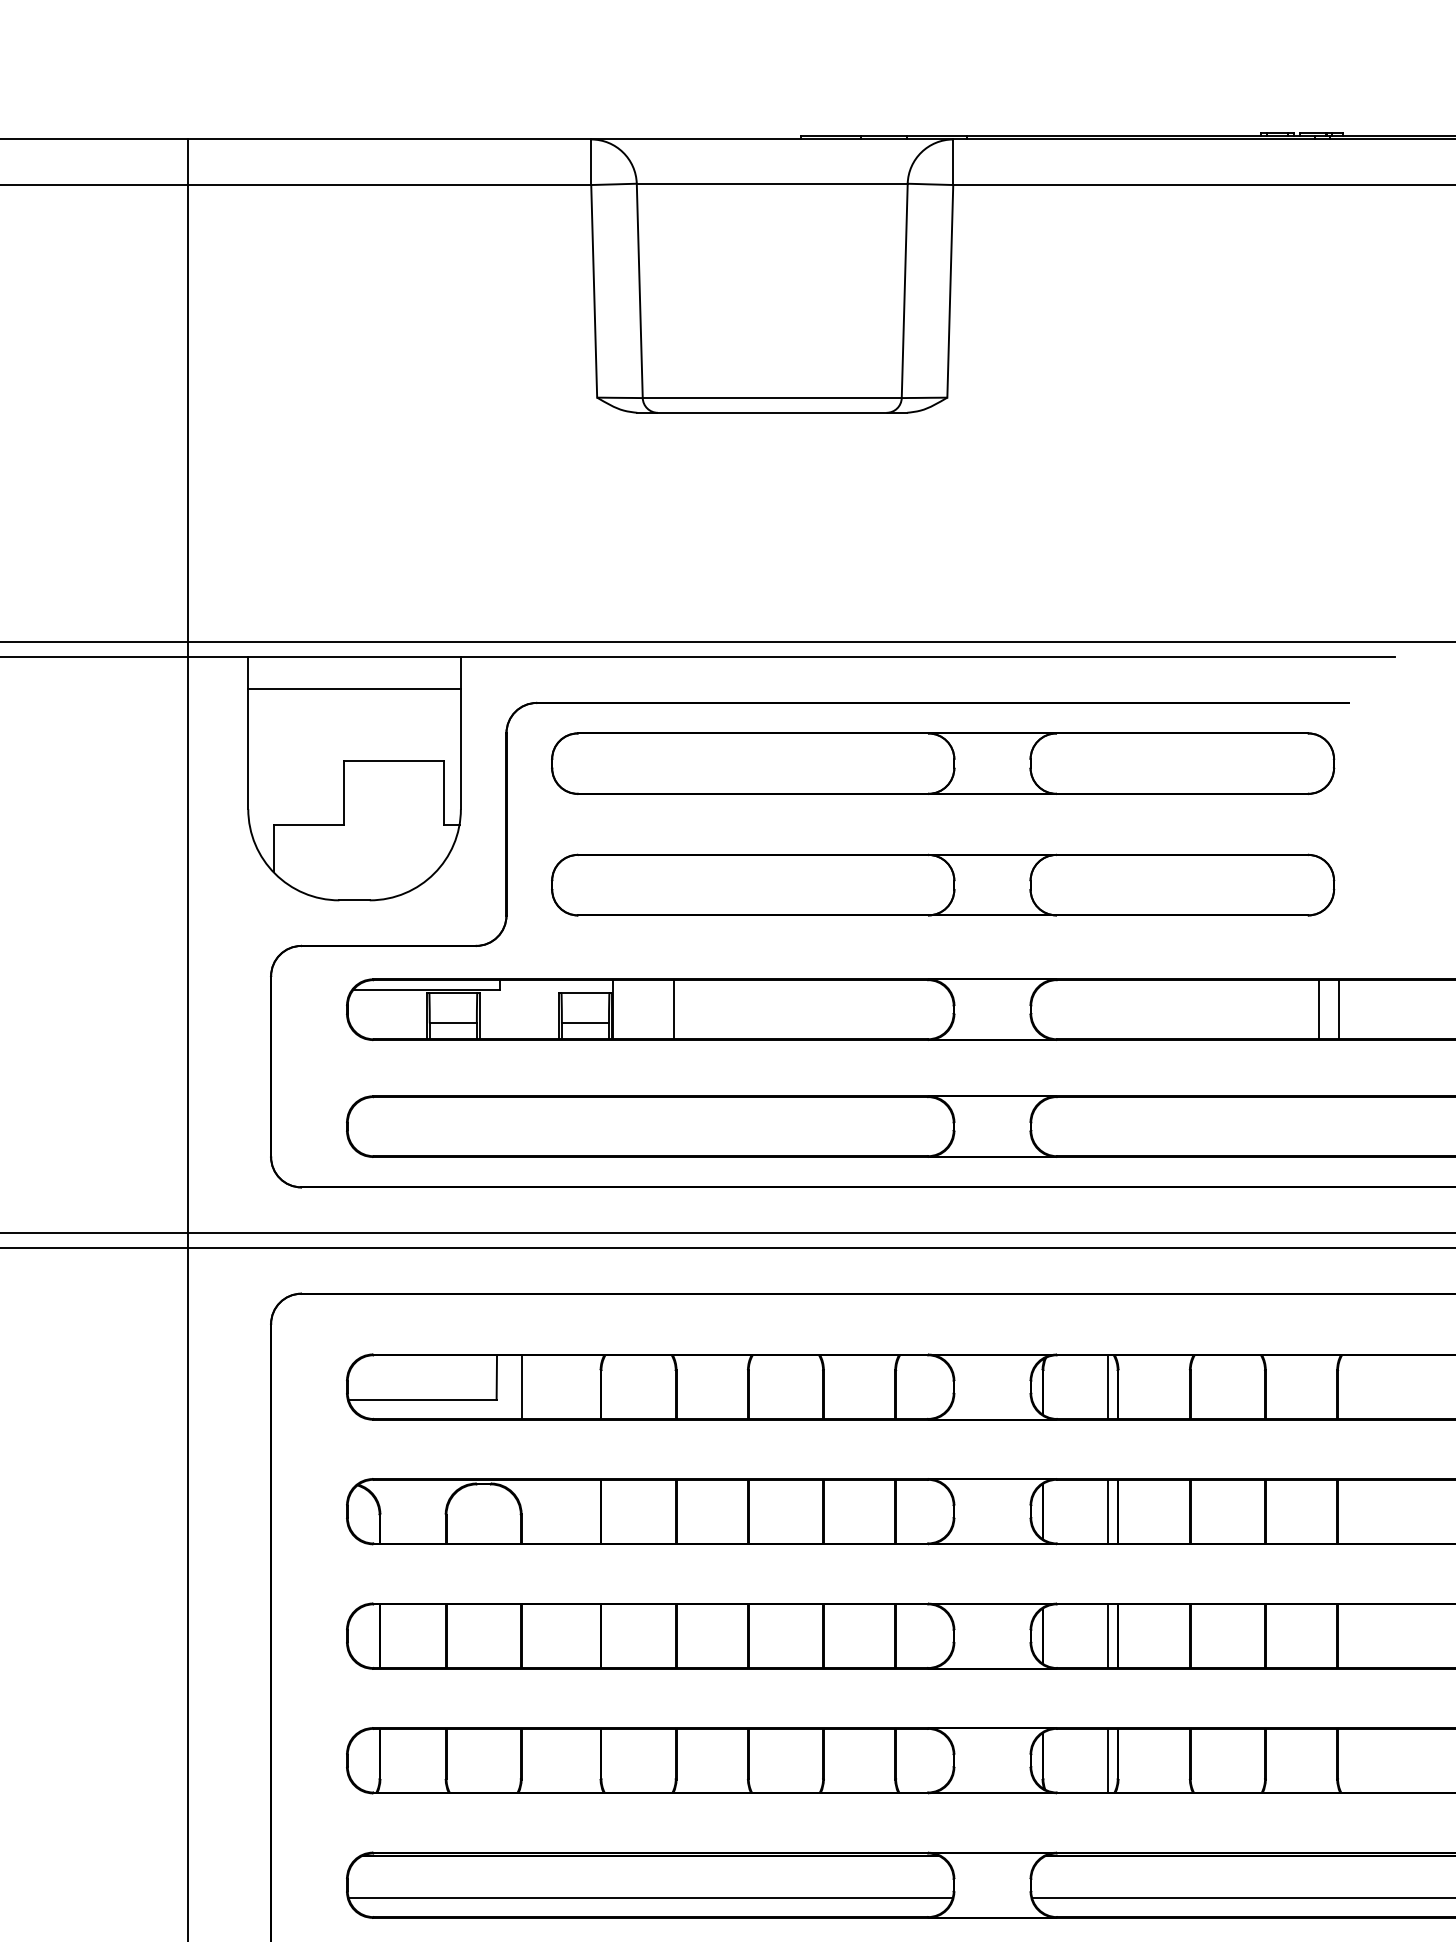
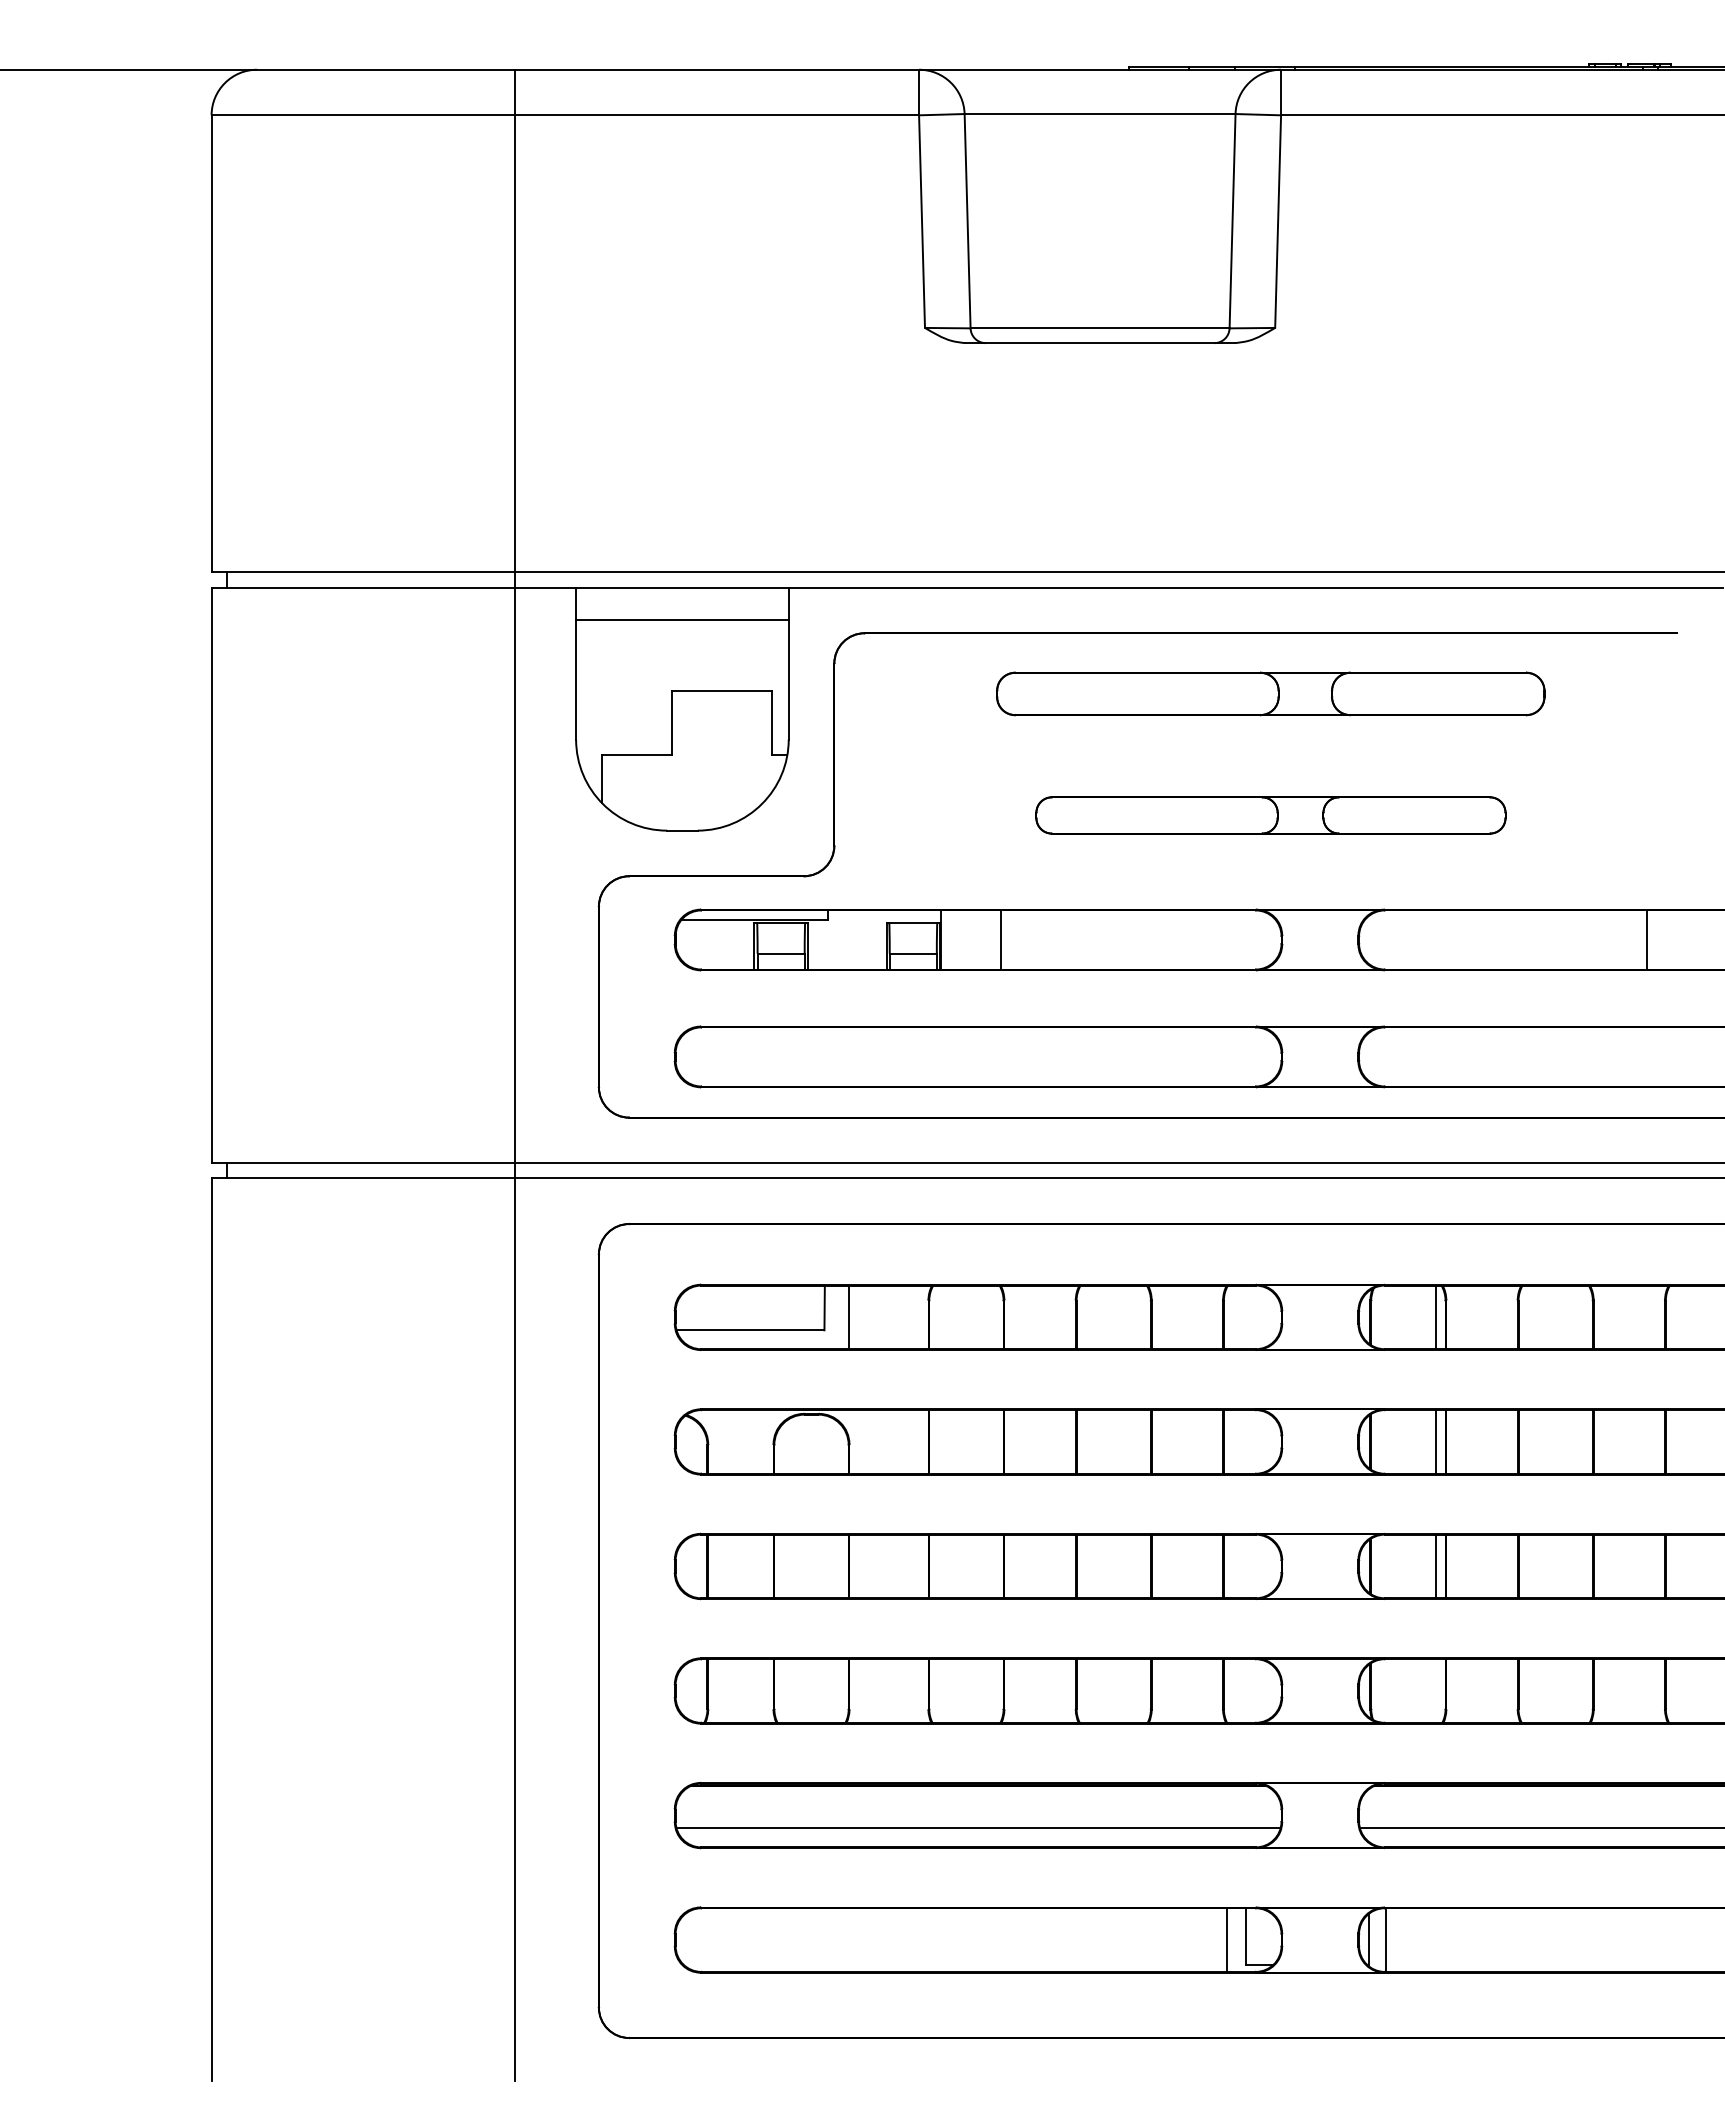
part: (942, 763) -> (1270, 693), size x0.7
part: (942, 885) -> (1270, 815), size x0.6
line: (1338, 1009) -> (1666, 939), removed
line: (1108, 1760) -> (1436, 1690), removed

